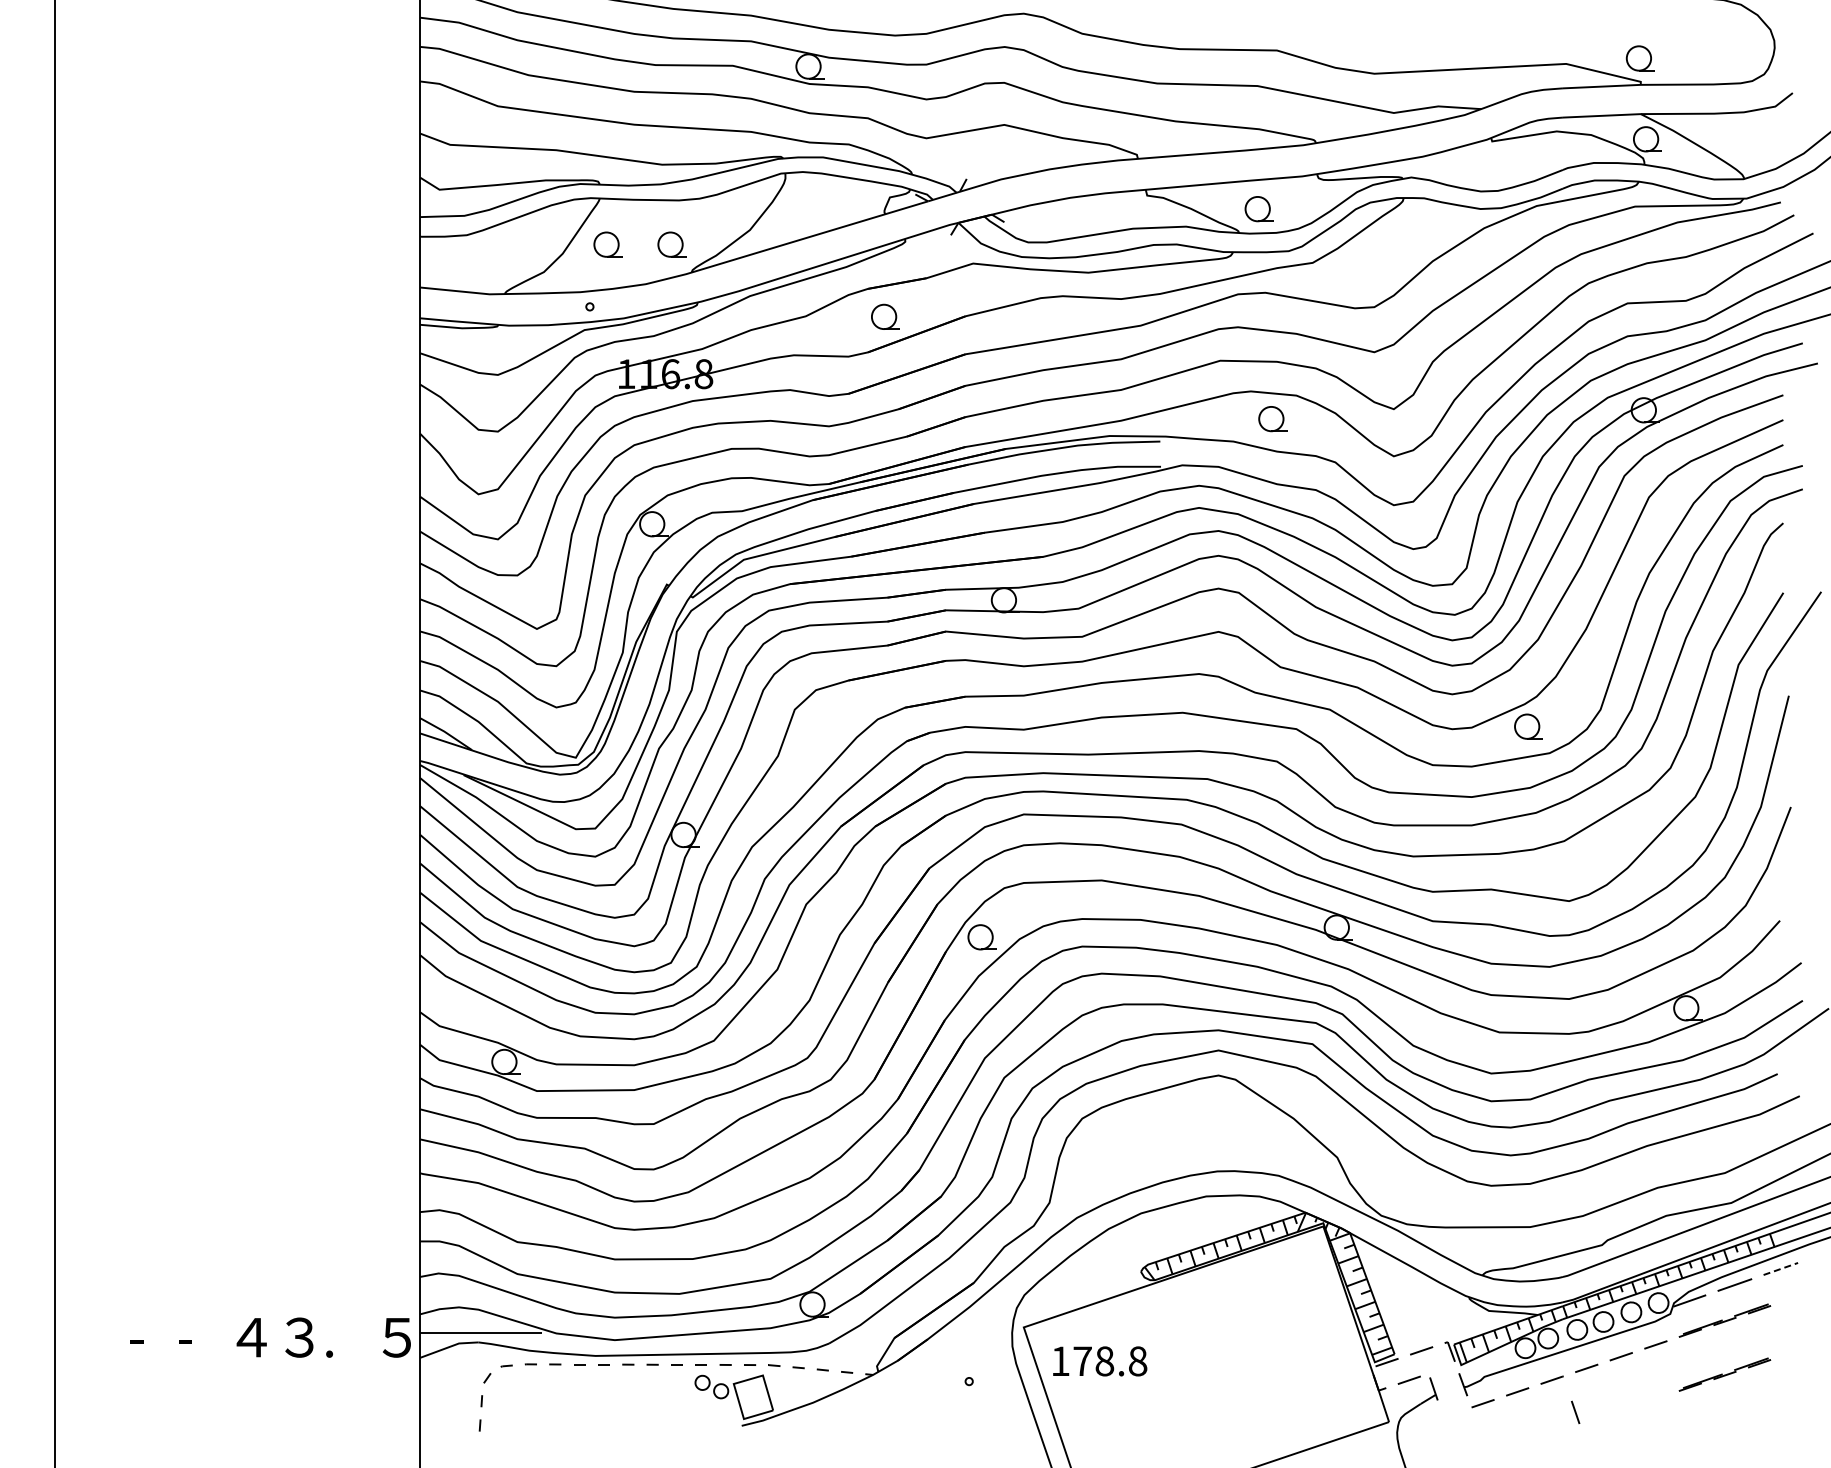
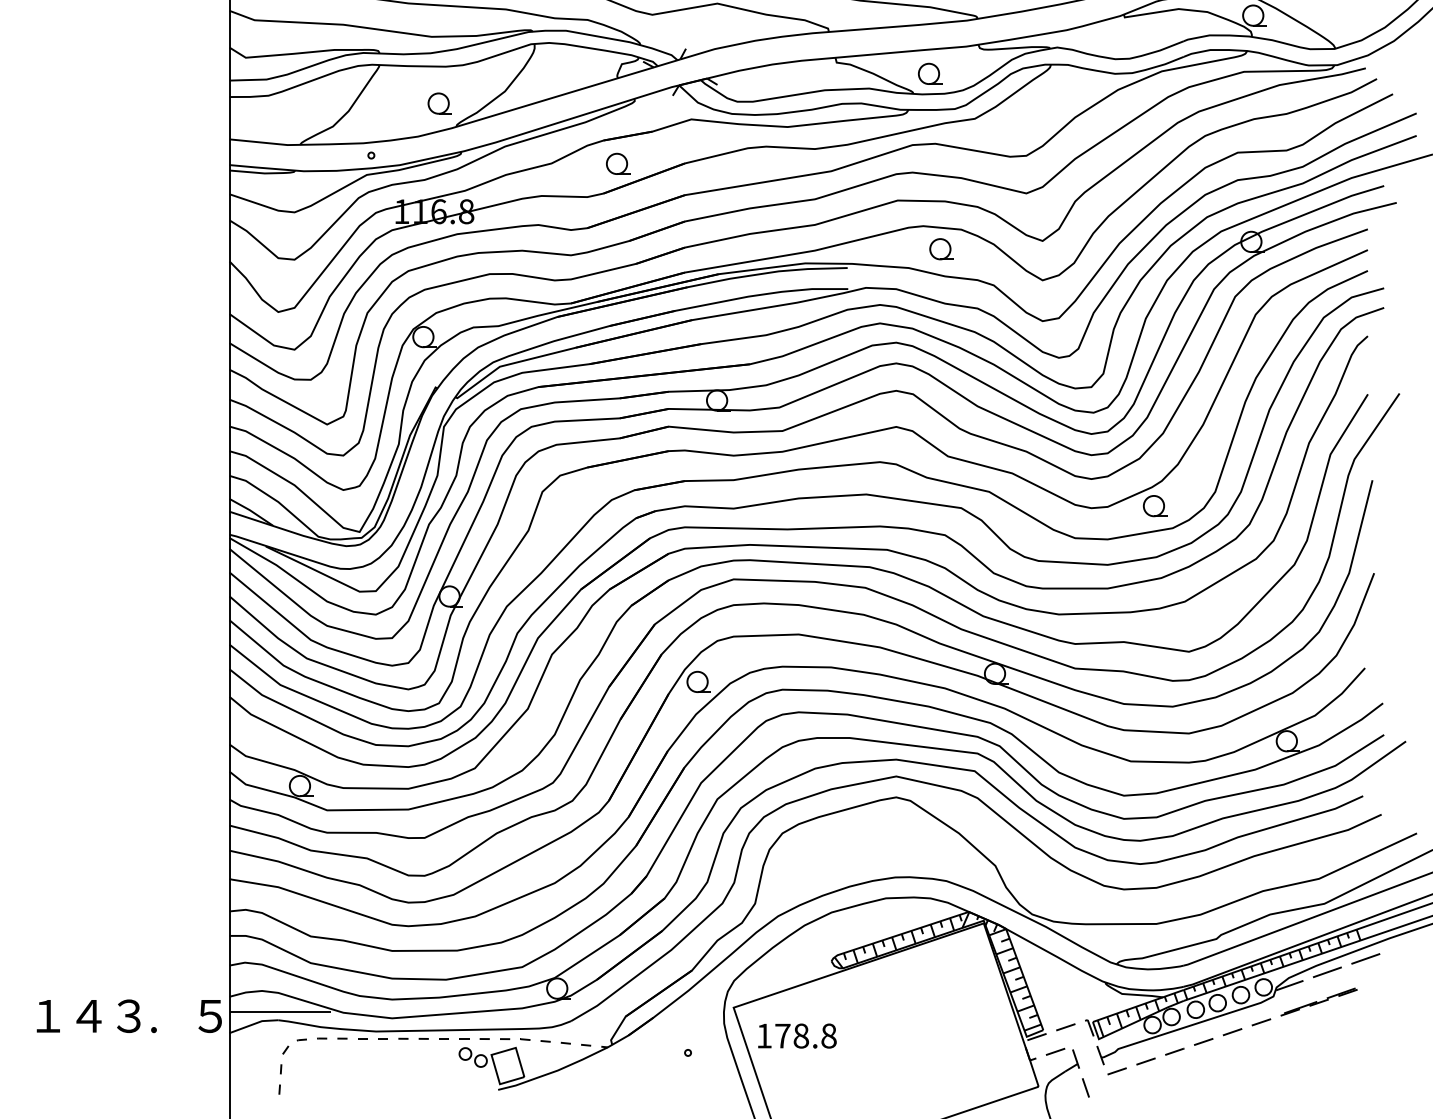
part: (607, 244) -> (386, 103), removed
line: (1781, 1268) -> (1366, 958), dashed -> solid
text: (197, 1337) -> (43, 1016), - -> １
part: (1724, 1374) -> (1318, 1047), removed
line: (1575, 1411) -> (1085, 1087), moved

